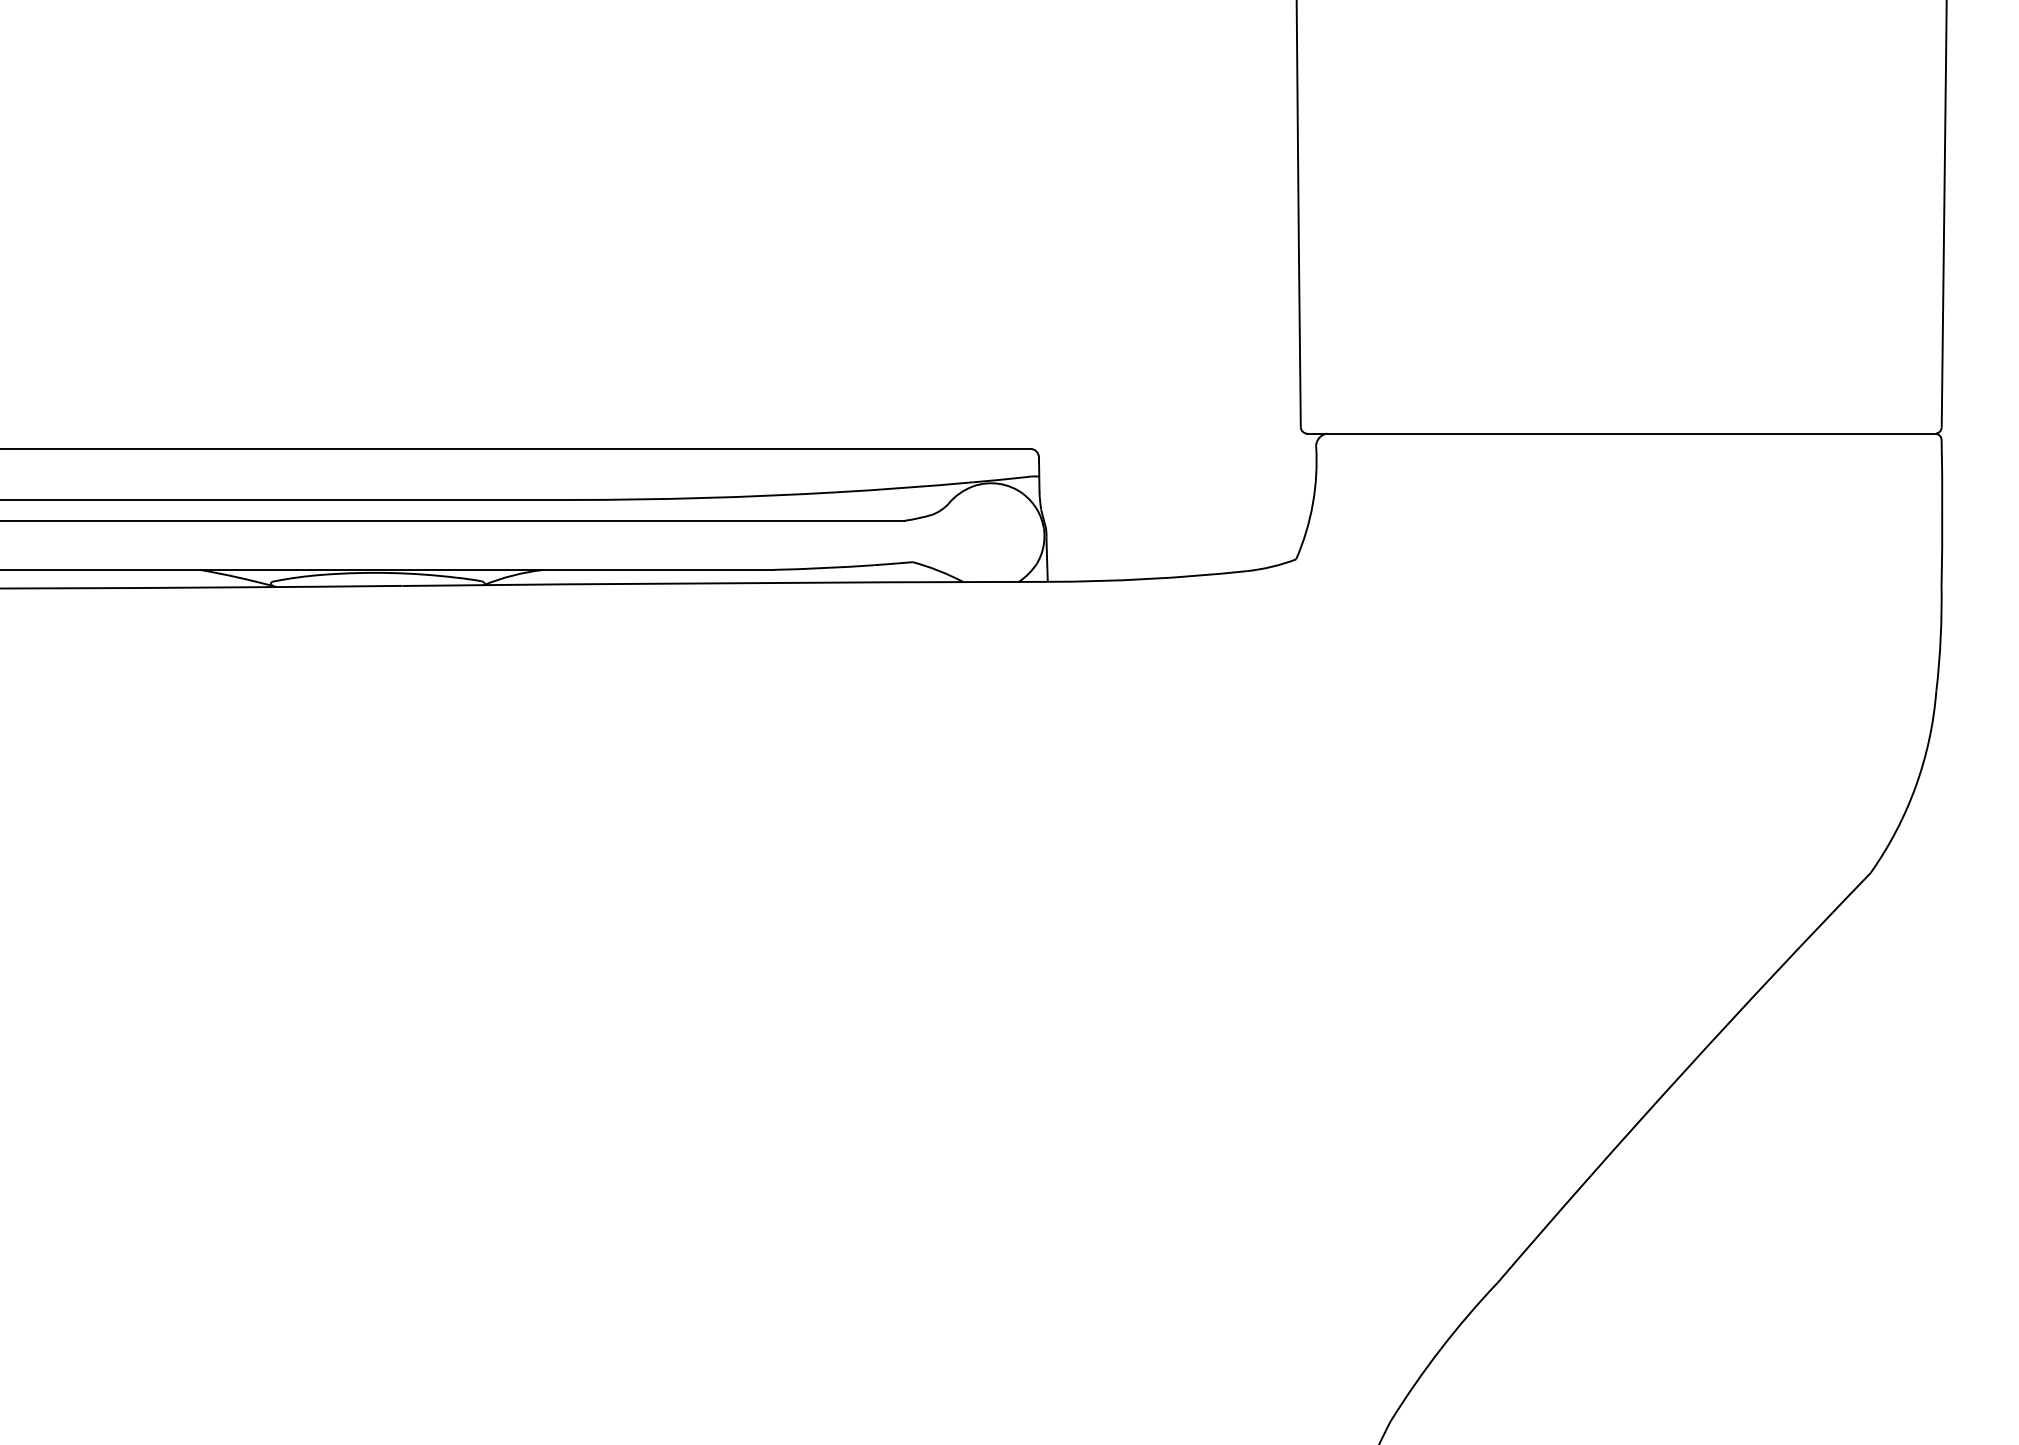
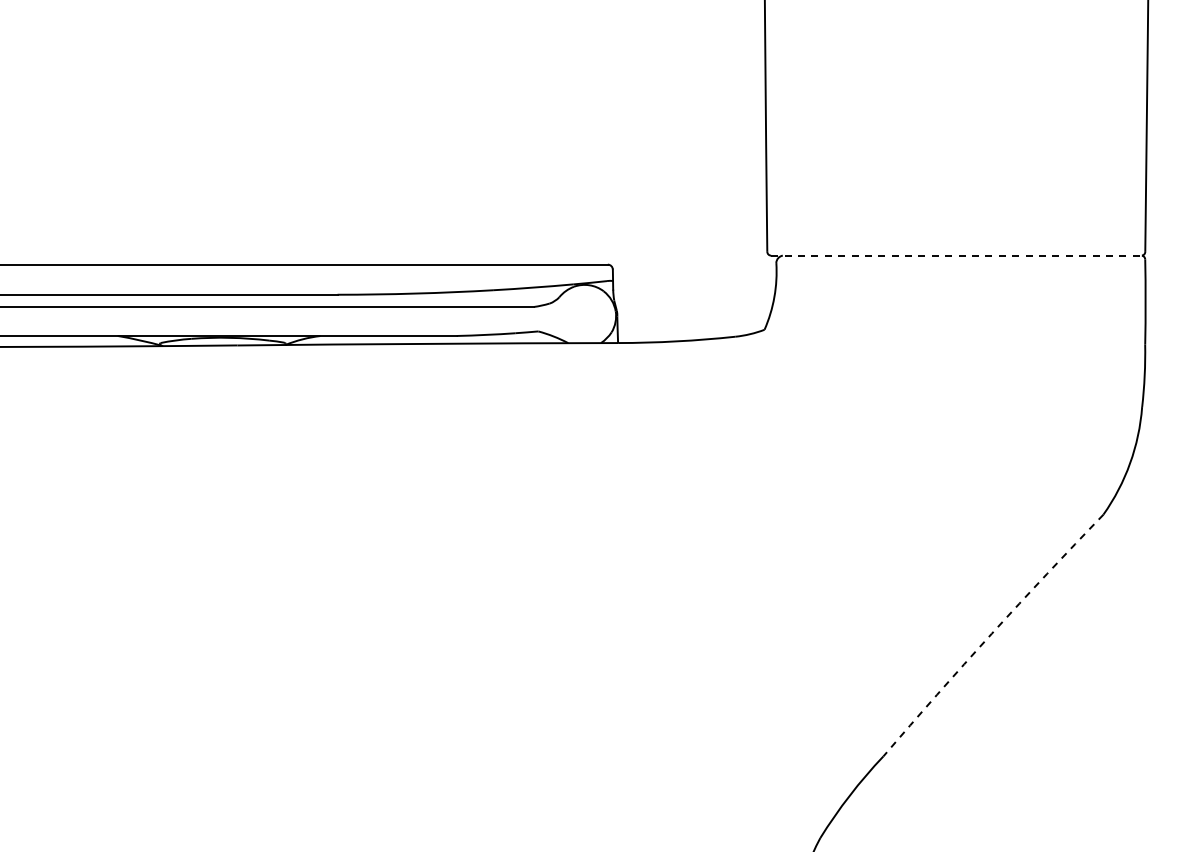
line: (1623, 433) -> (957, 255), solid -> dashed
arc: (1680, 1074) -> (991, 633), solid -> dashed

